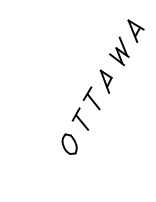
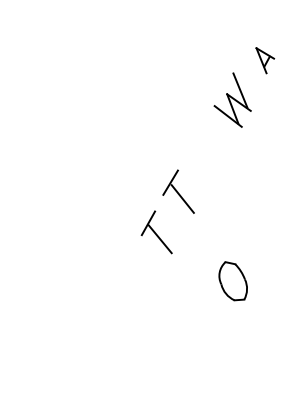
part: (135, 30) -> (264, 59), size x0.6
part: (105, 81) -> (205, 158), removed
part: (69, 143) -> (232, 279), moved

